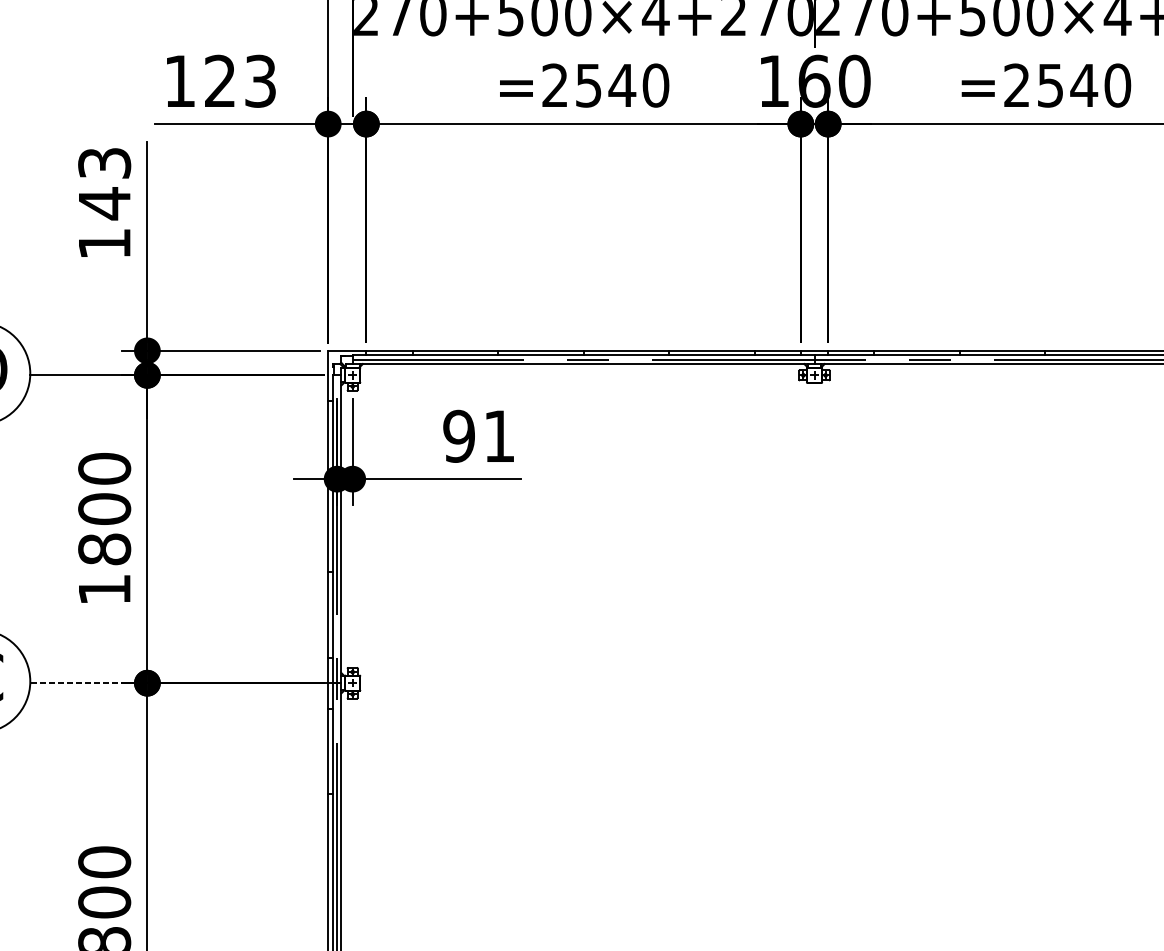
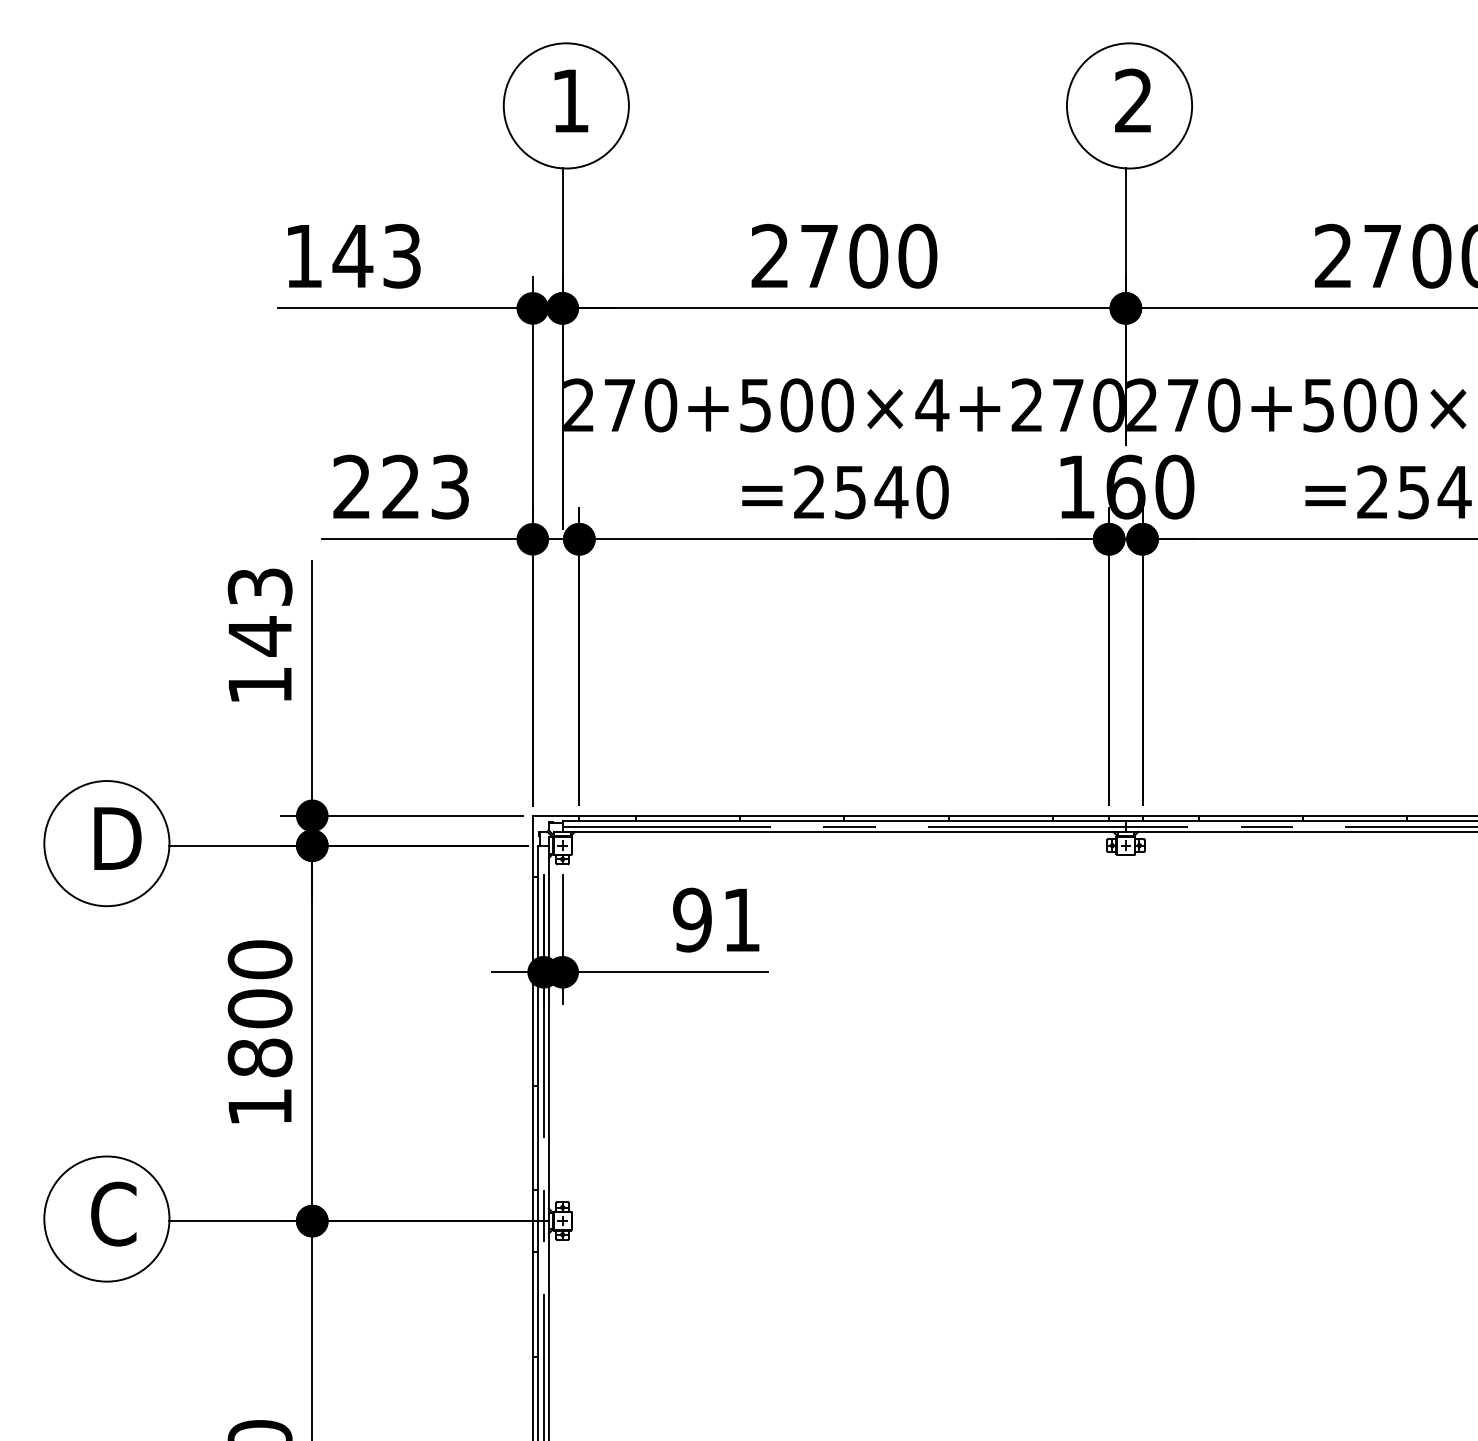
text: (179, 80) -> (351, 486), 123 -> 223
line: (78, 683) -> (228, 1221), dashed -> solid

